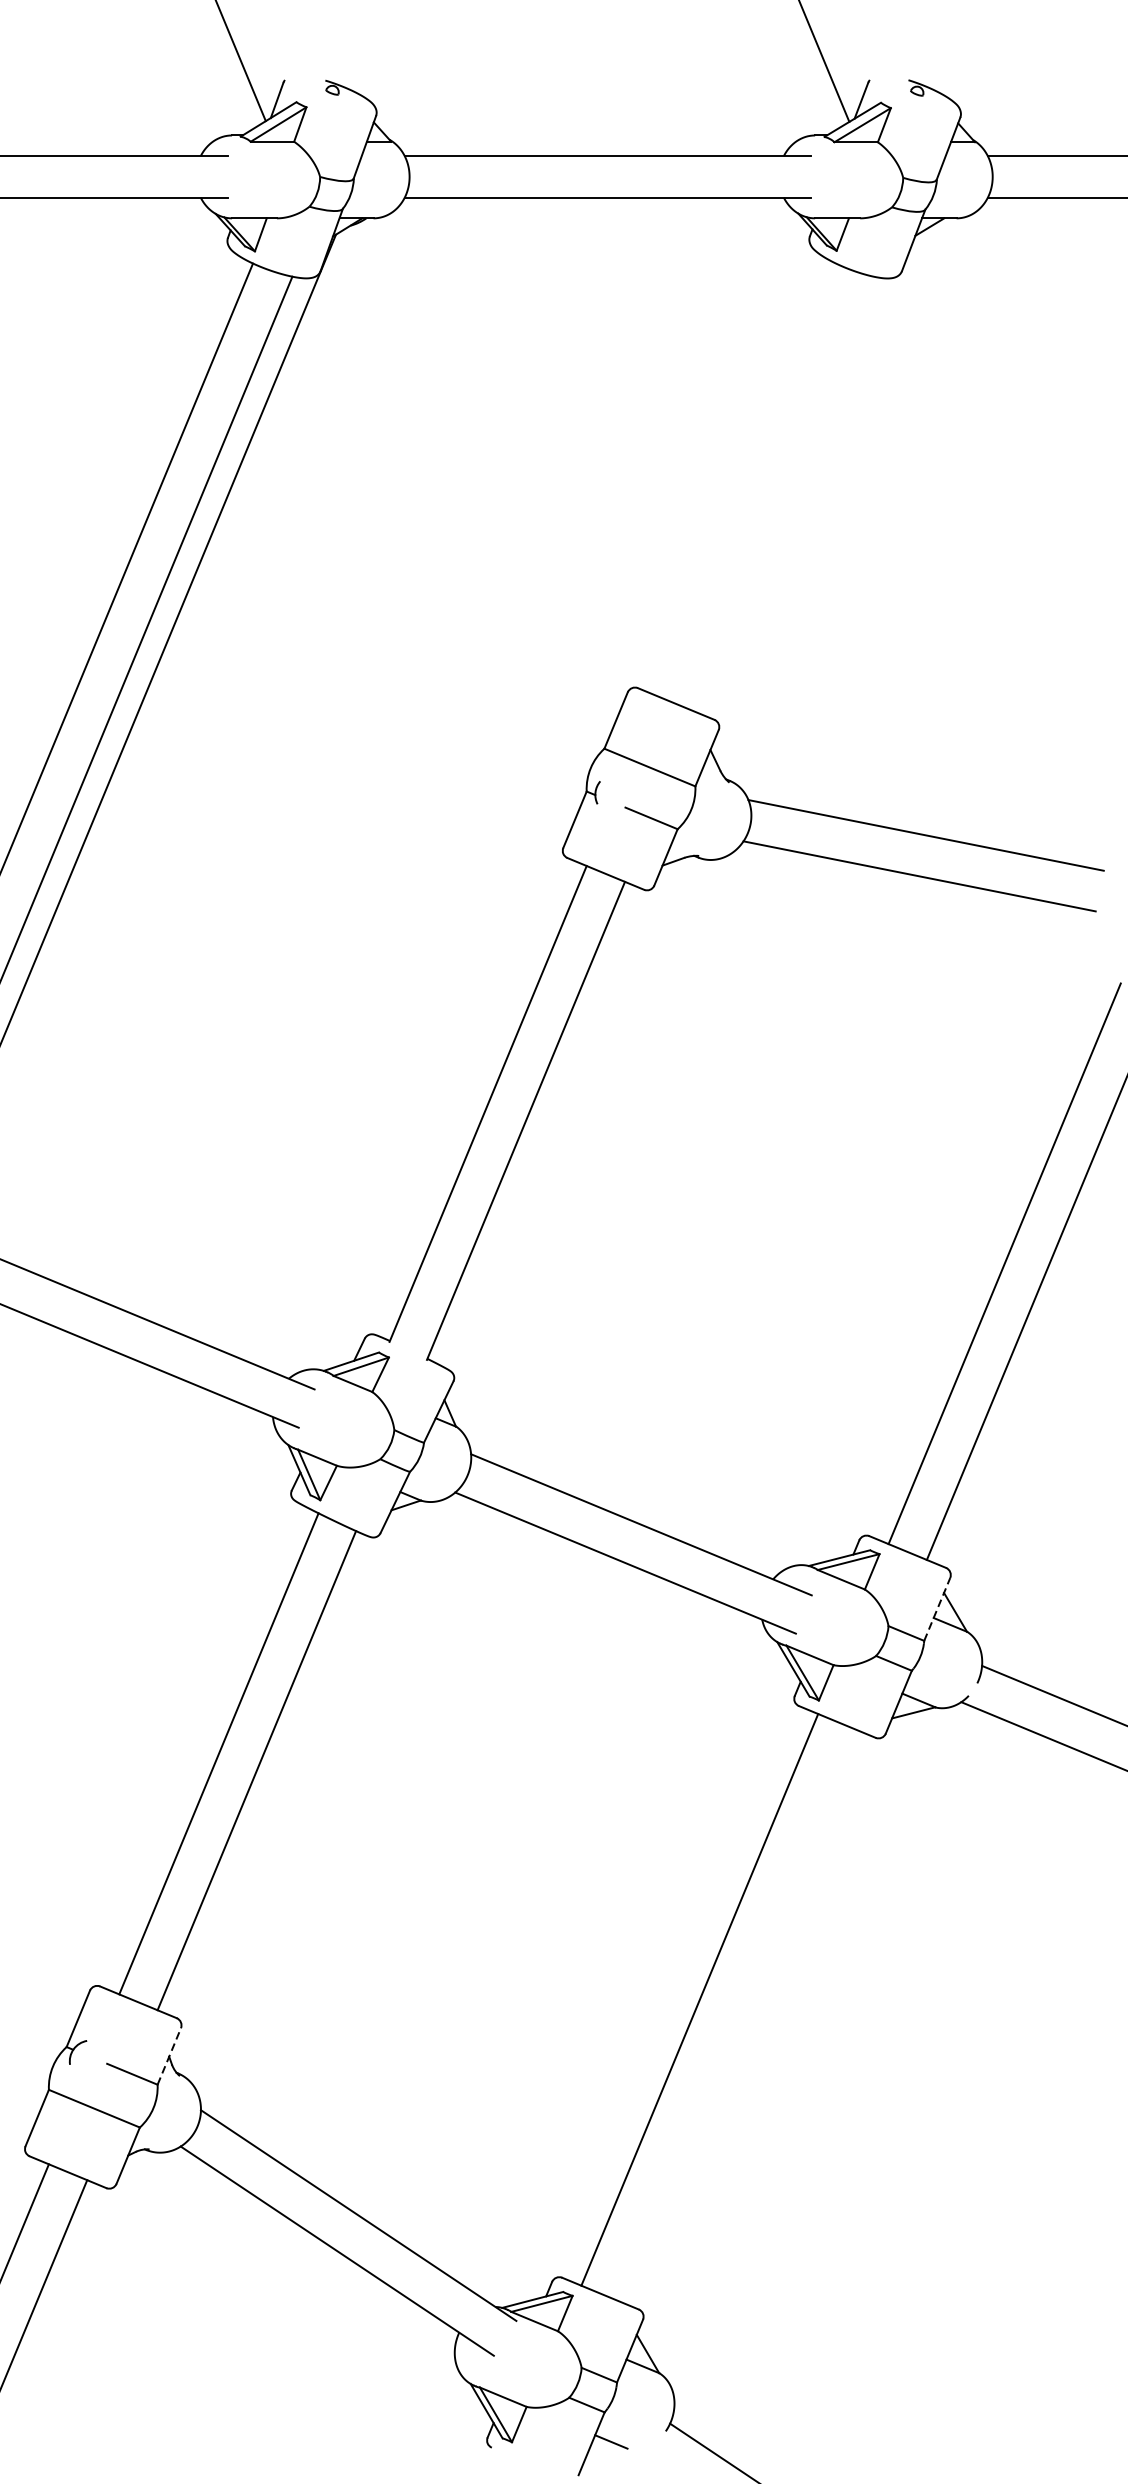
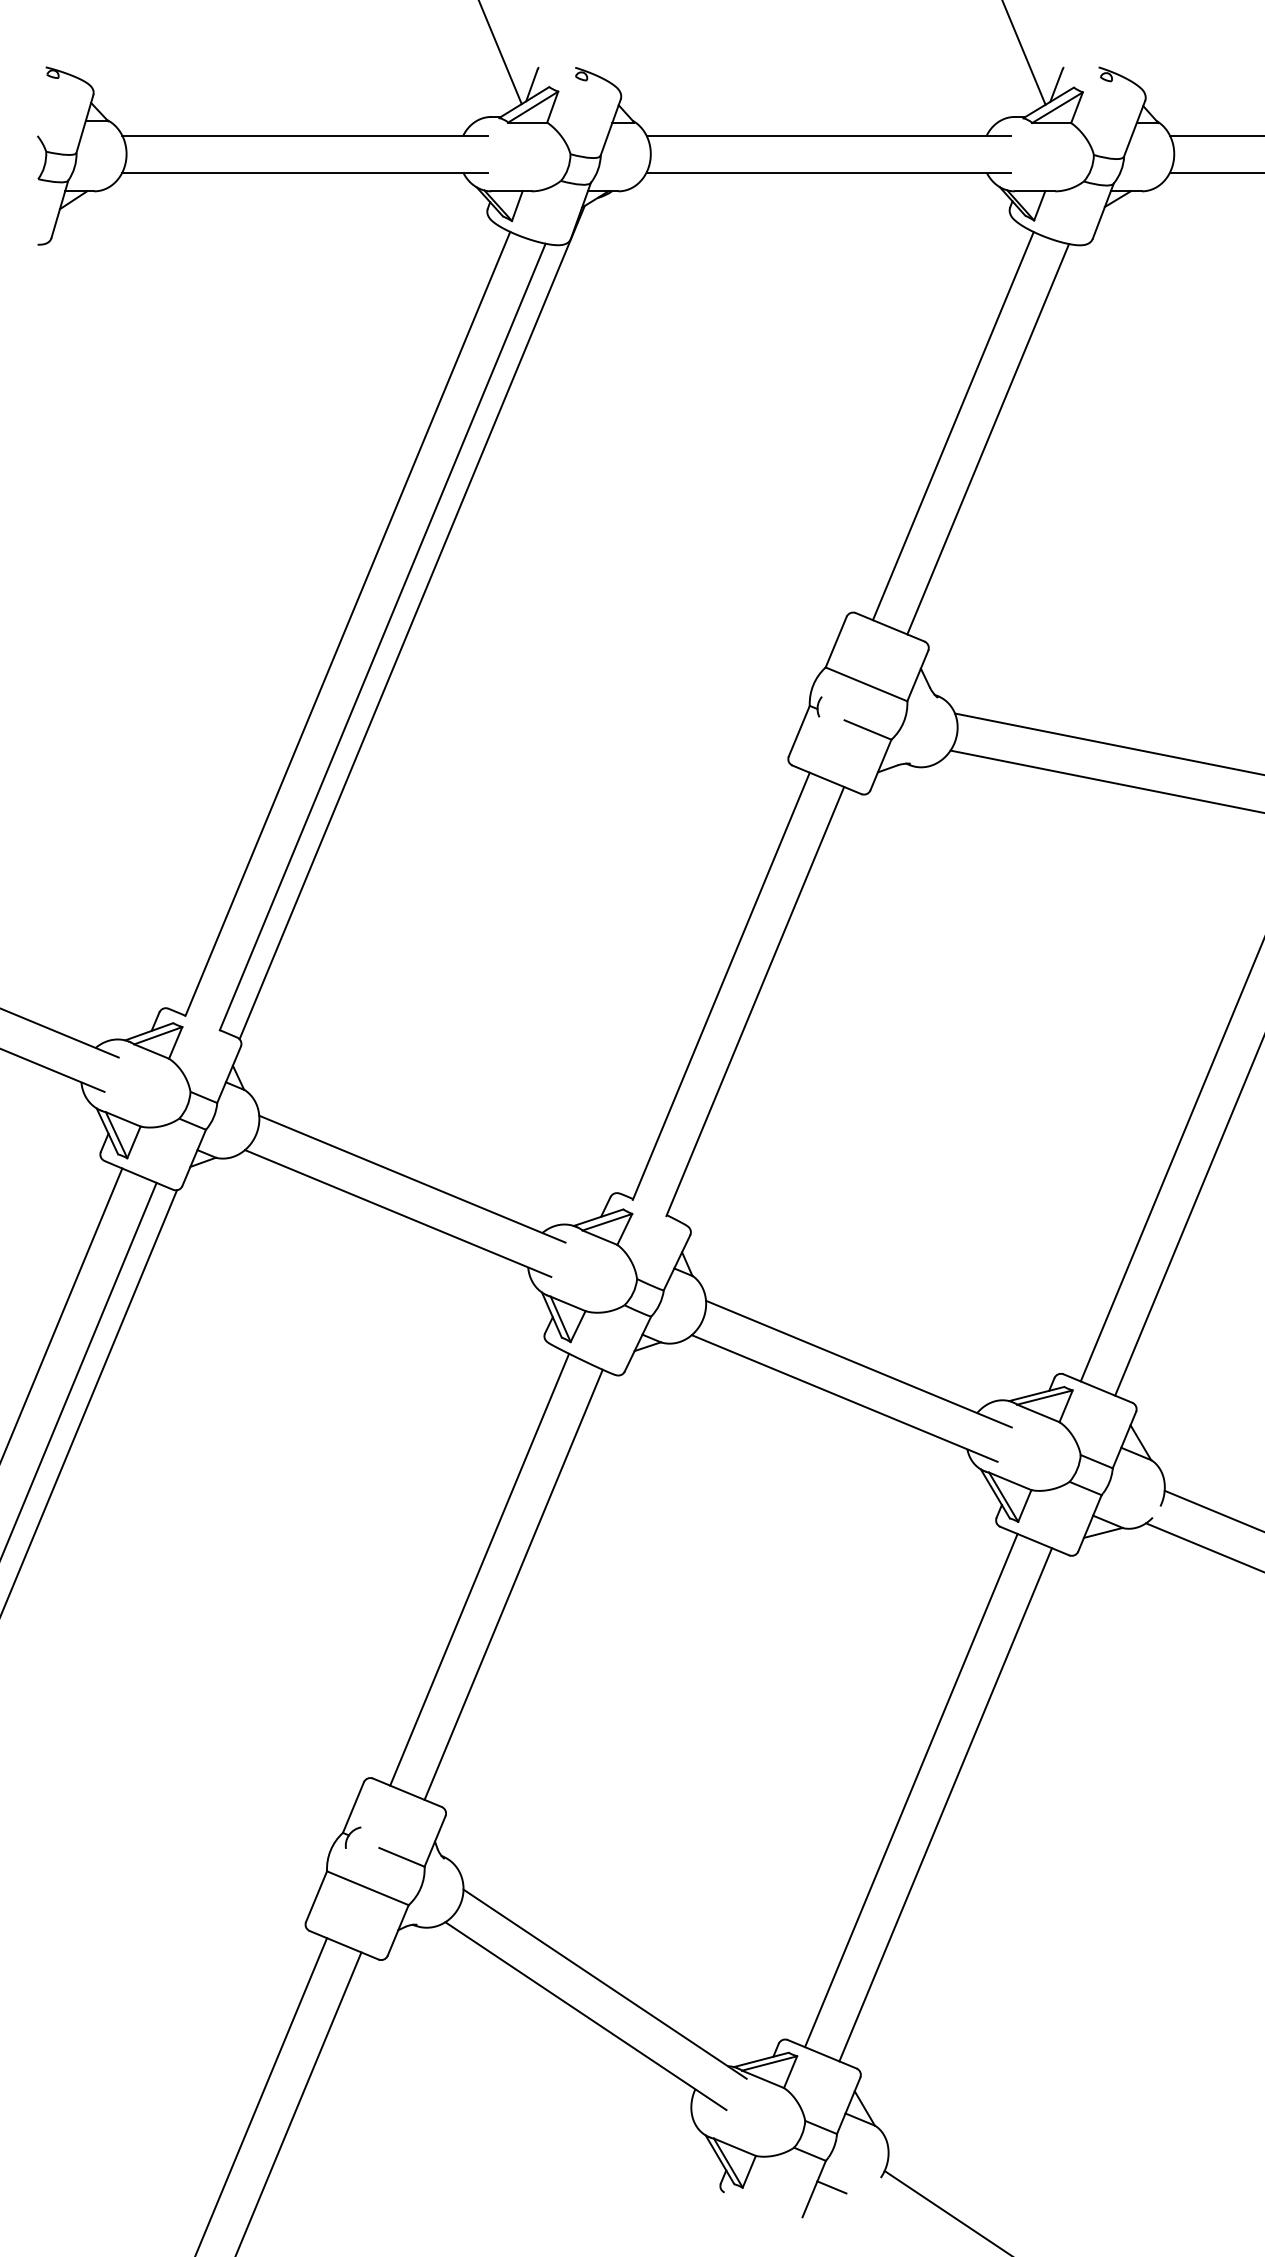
line: (745, 480) -> (952, 426), added
line: (785, 494) -> (988, 439), added
line: (937, 1609) -> (1124, 1440), dashed -> solid
line: (737, 2015) -> (945, 1804), added
line: (169, 2055) -> (435, 1840), dashed -> solid

